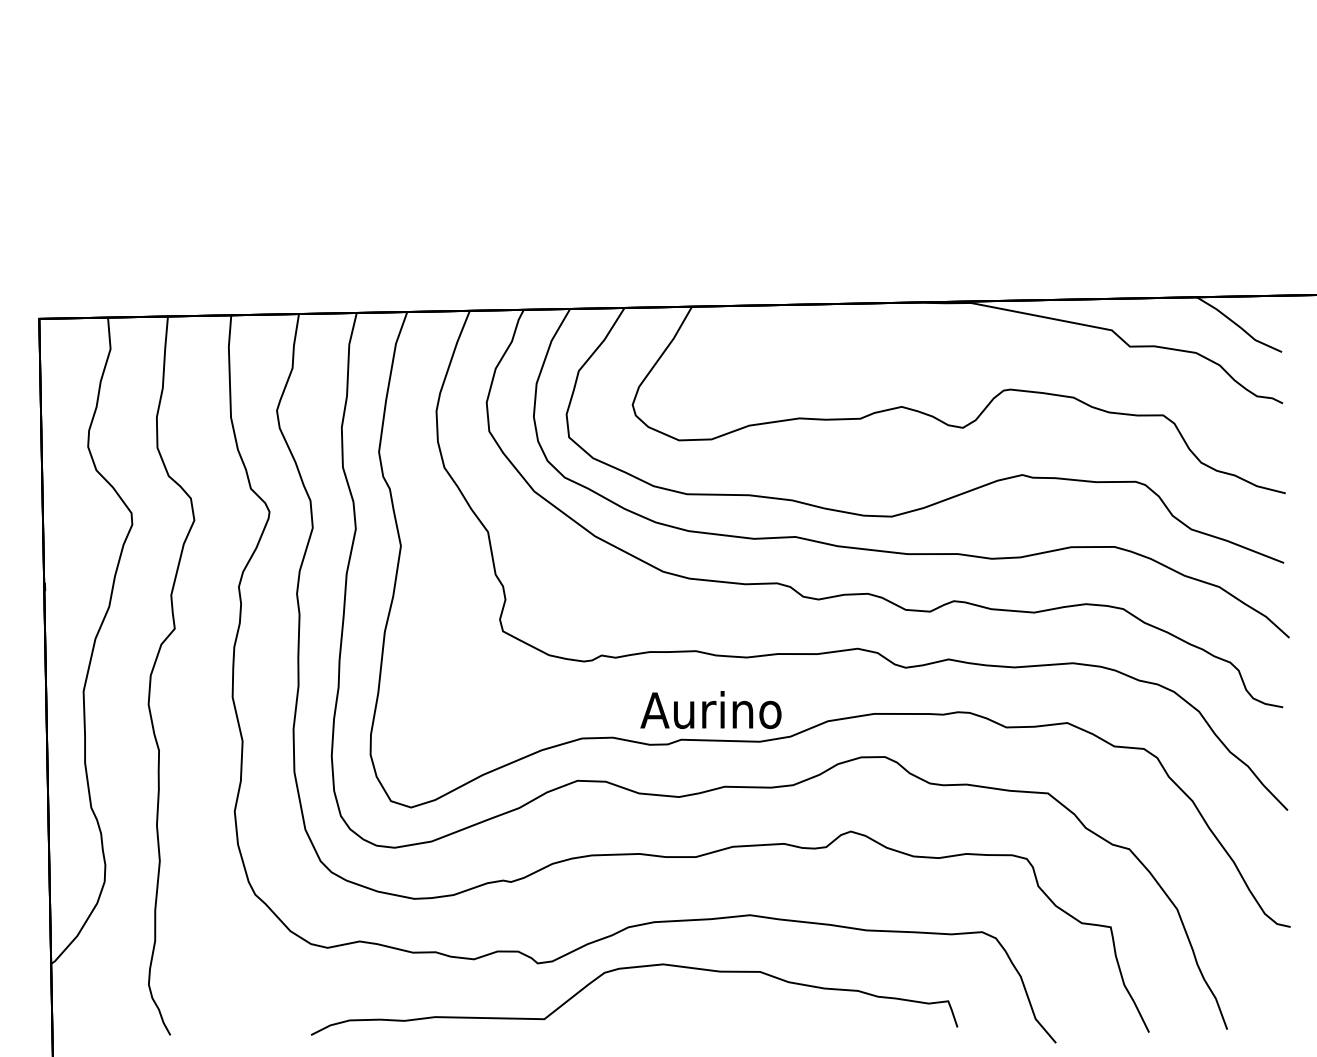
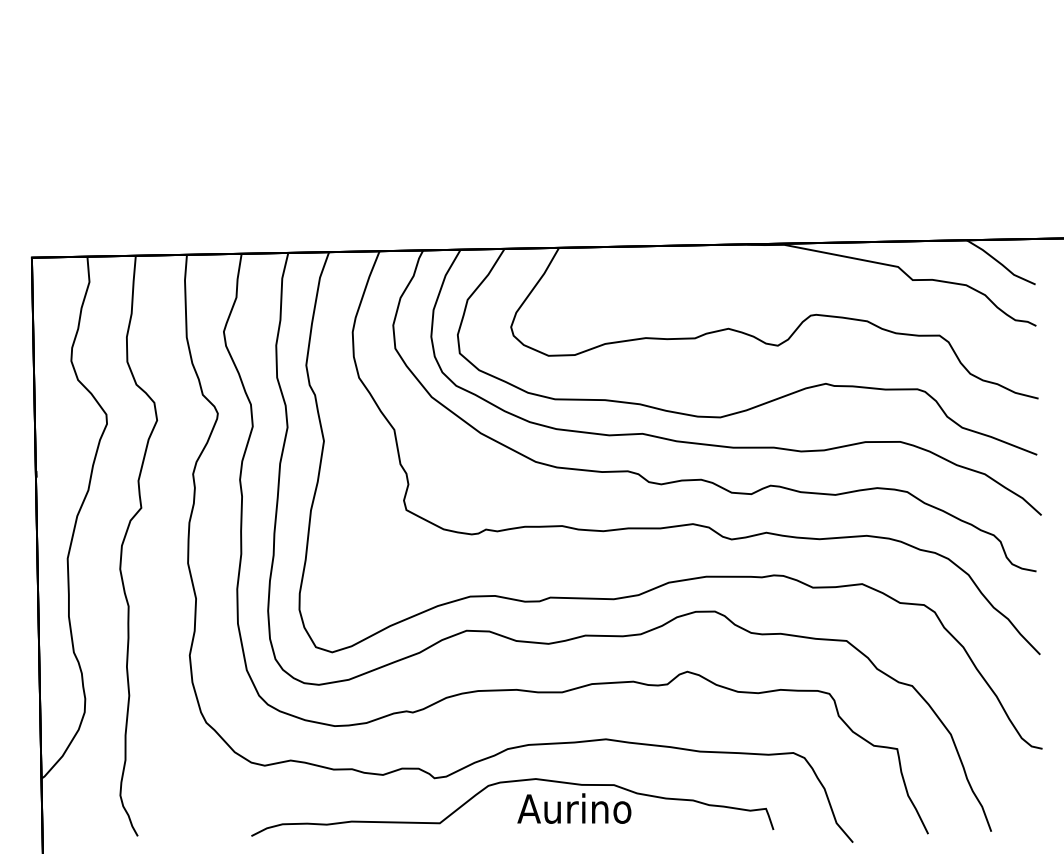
text: (711, 709) -> (574, 808), moved

